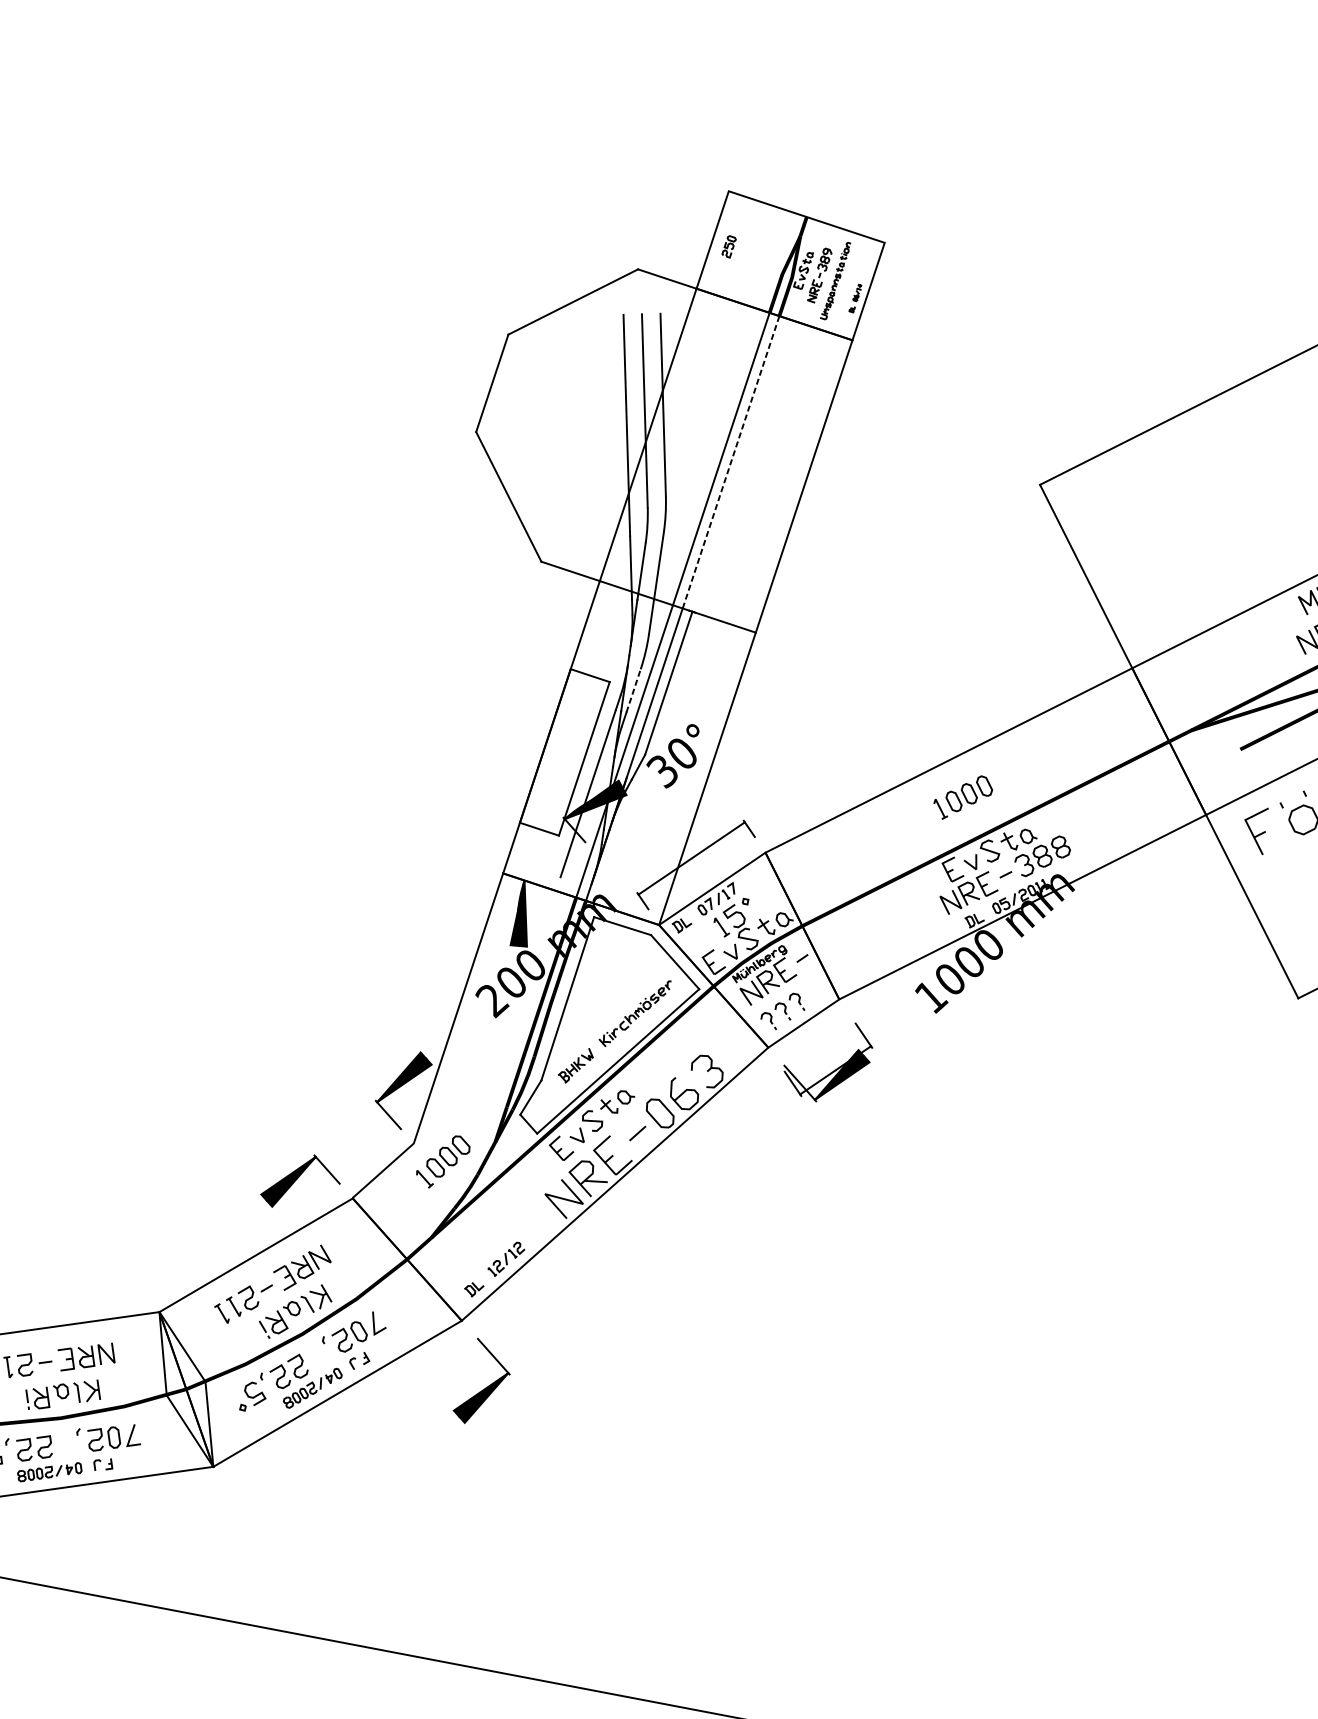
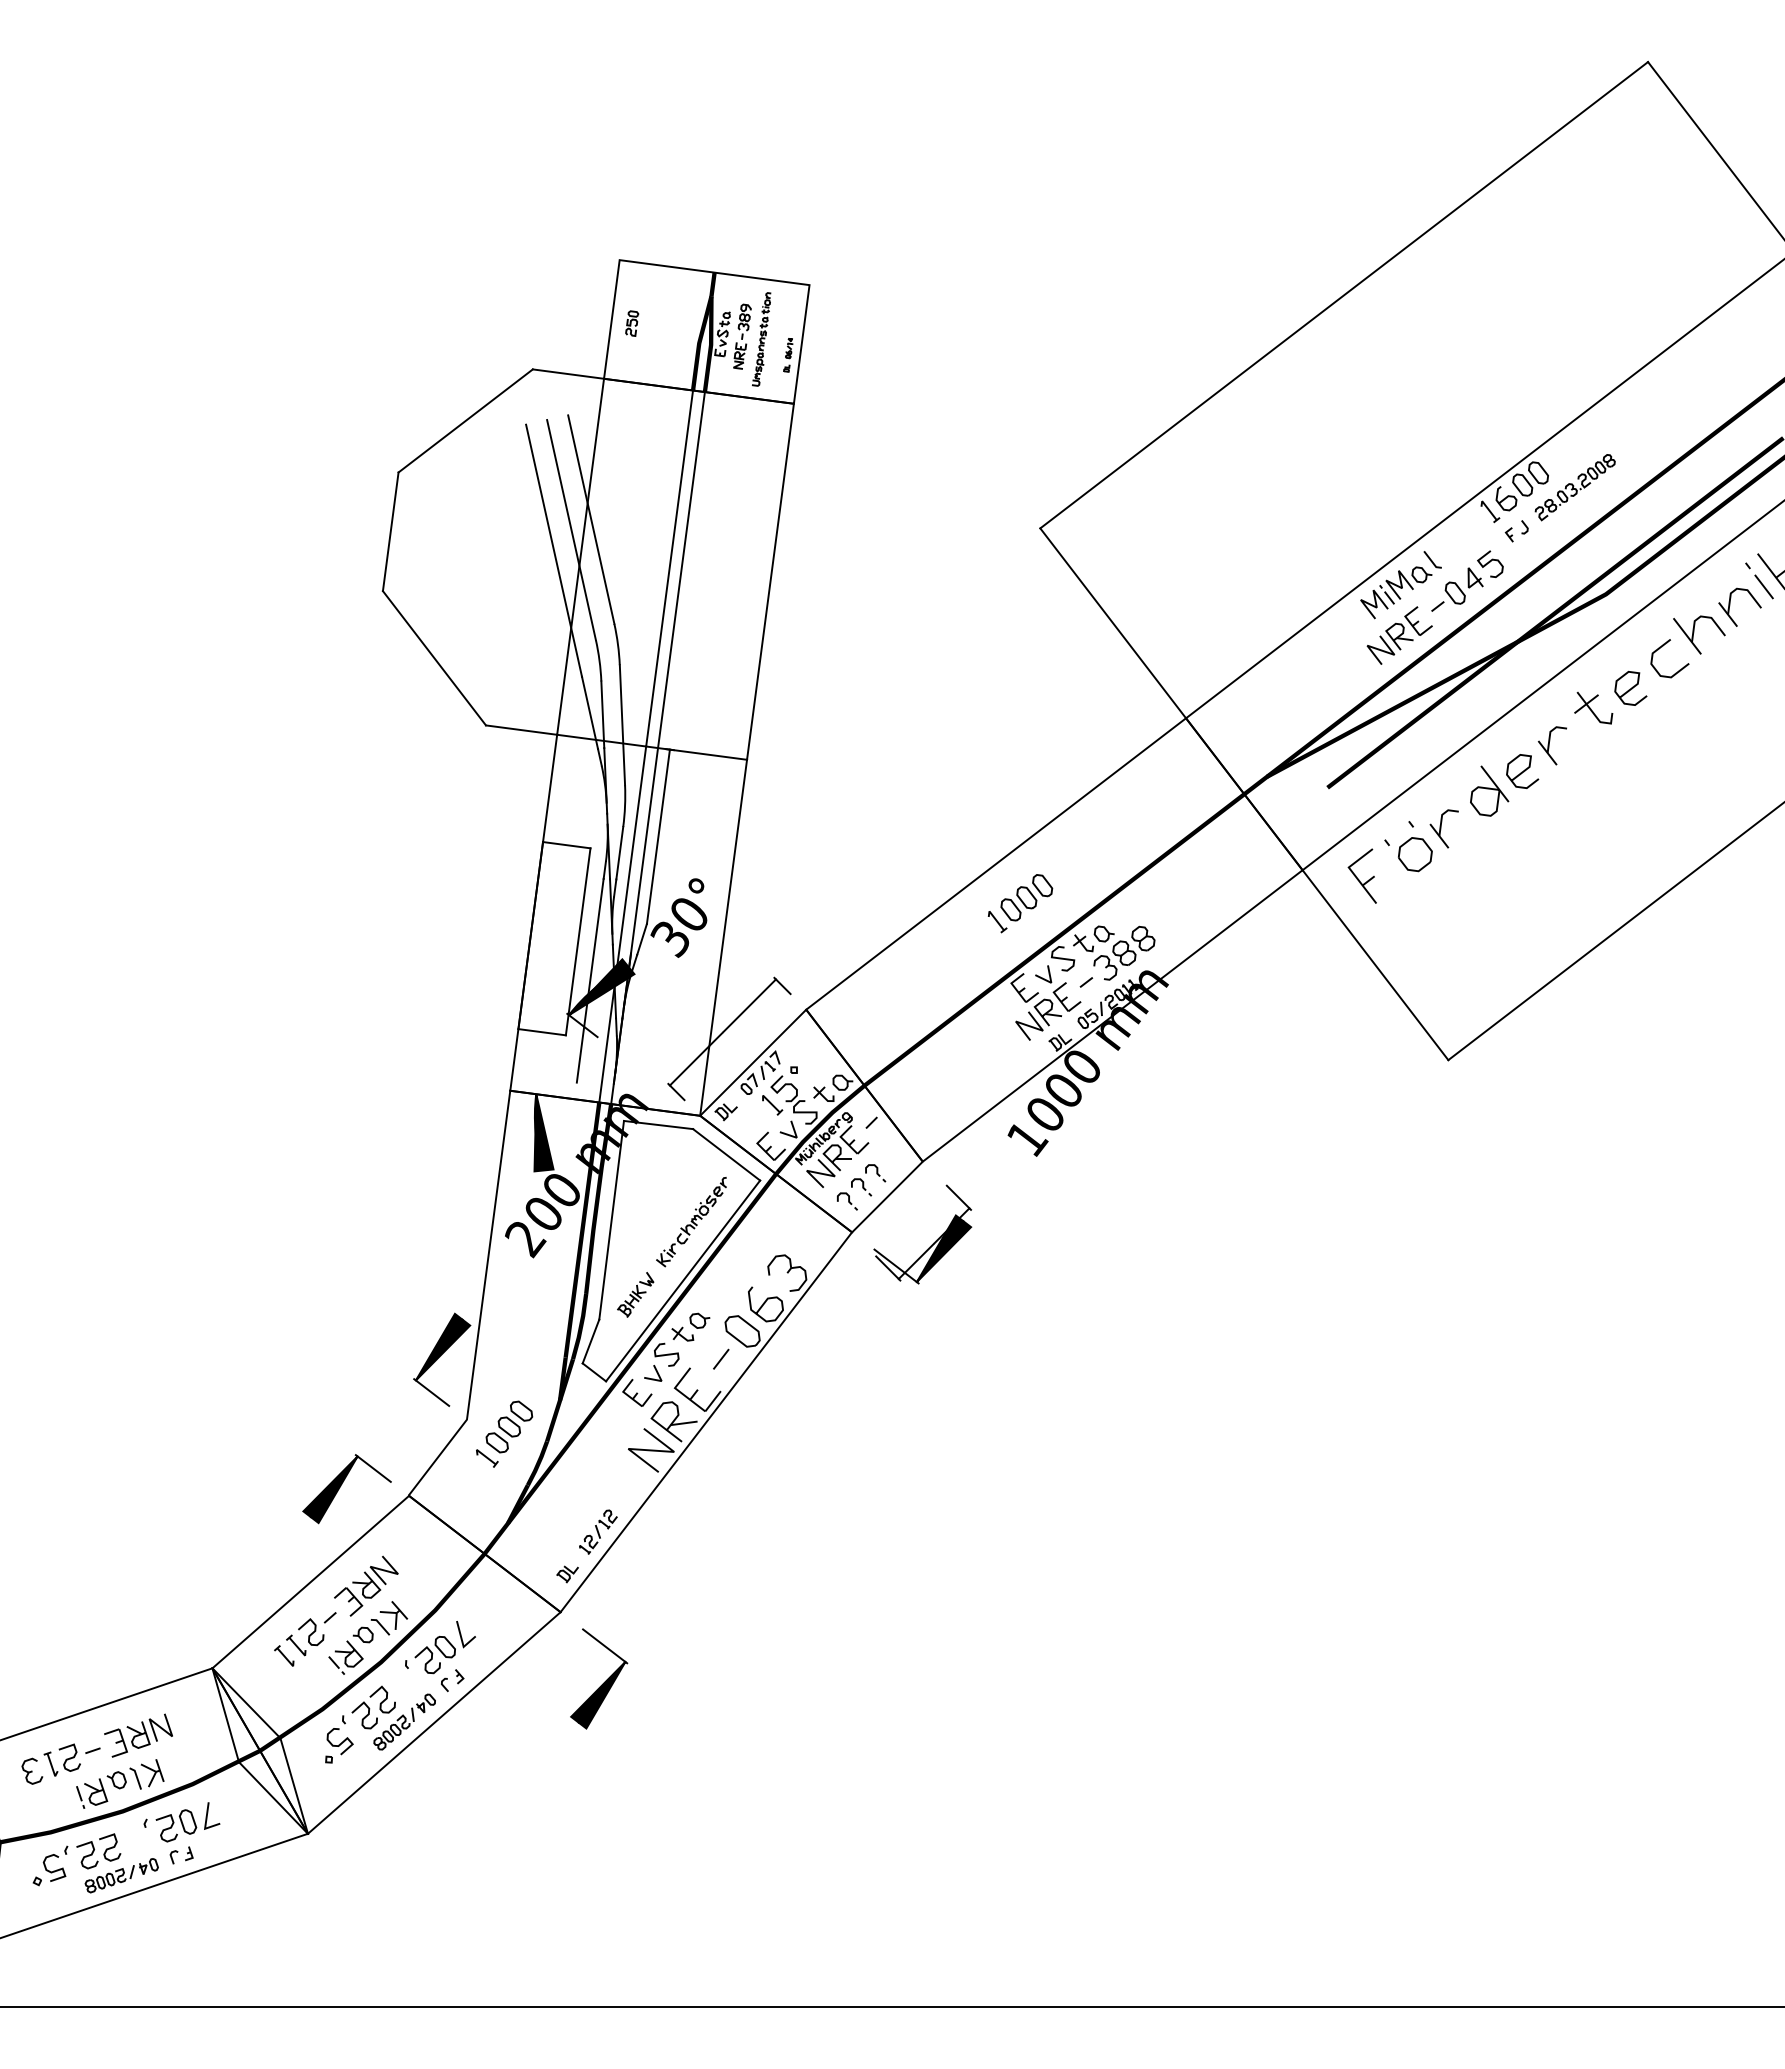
line: (731, 462) -> (681, 570), dashed -> solid
line: (633, 690) -> (619, 852), dashed -> solid

